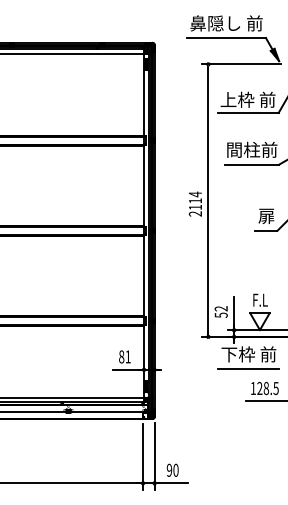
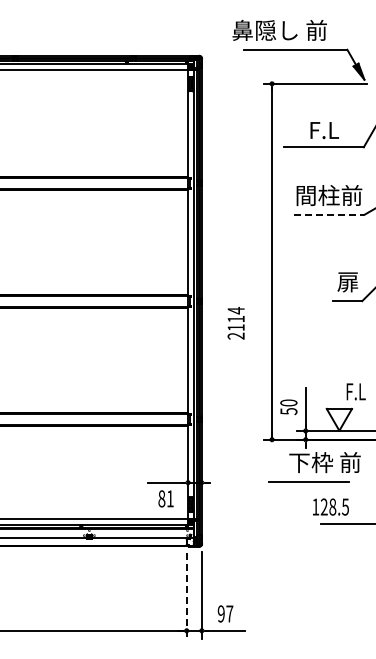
text: (226, 23) -> (279, 30), moved
text: (247, 99) -> (323, 129), 上枠 前 -> F.L
line: (252, 164) -> (329, 214), solid -> dashed
text: (194, 204) -> (235, 323), moved
text: (260, 299) -> (355, 391), moved
text: (220, 308) -> (288, 402), 52 -> 50
text: (124, 356) -> (165, 498), moved
line: (248, 368) -> (308, 481), moved
text: (264, 388) -> (330, 506), moved
line: (142, 456) -> (186, 596), solid -> dashed
text: (175, 470) -> (229, 613), 90 -> 97

